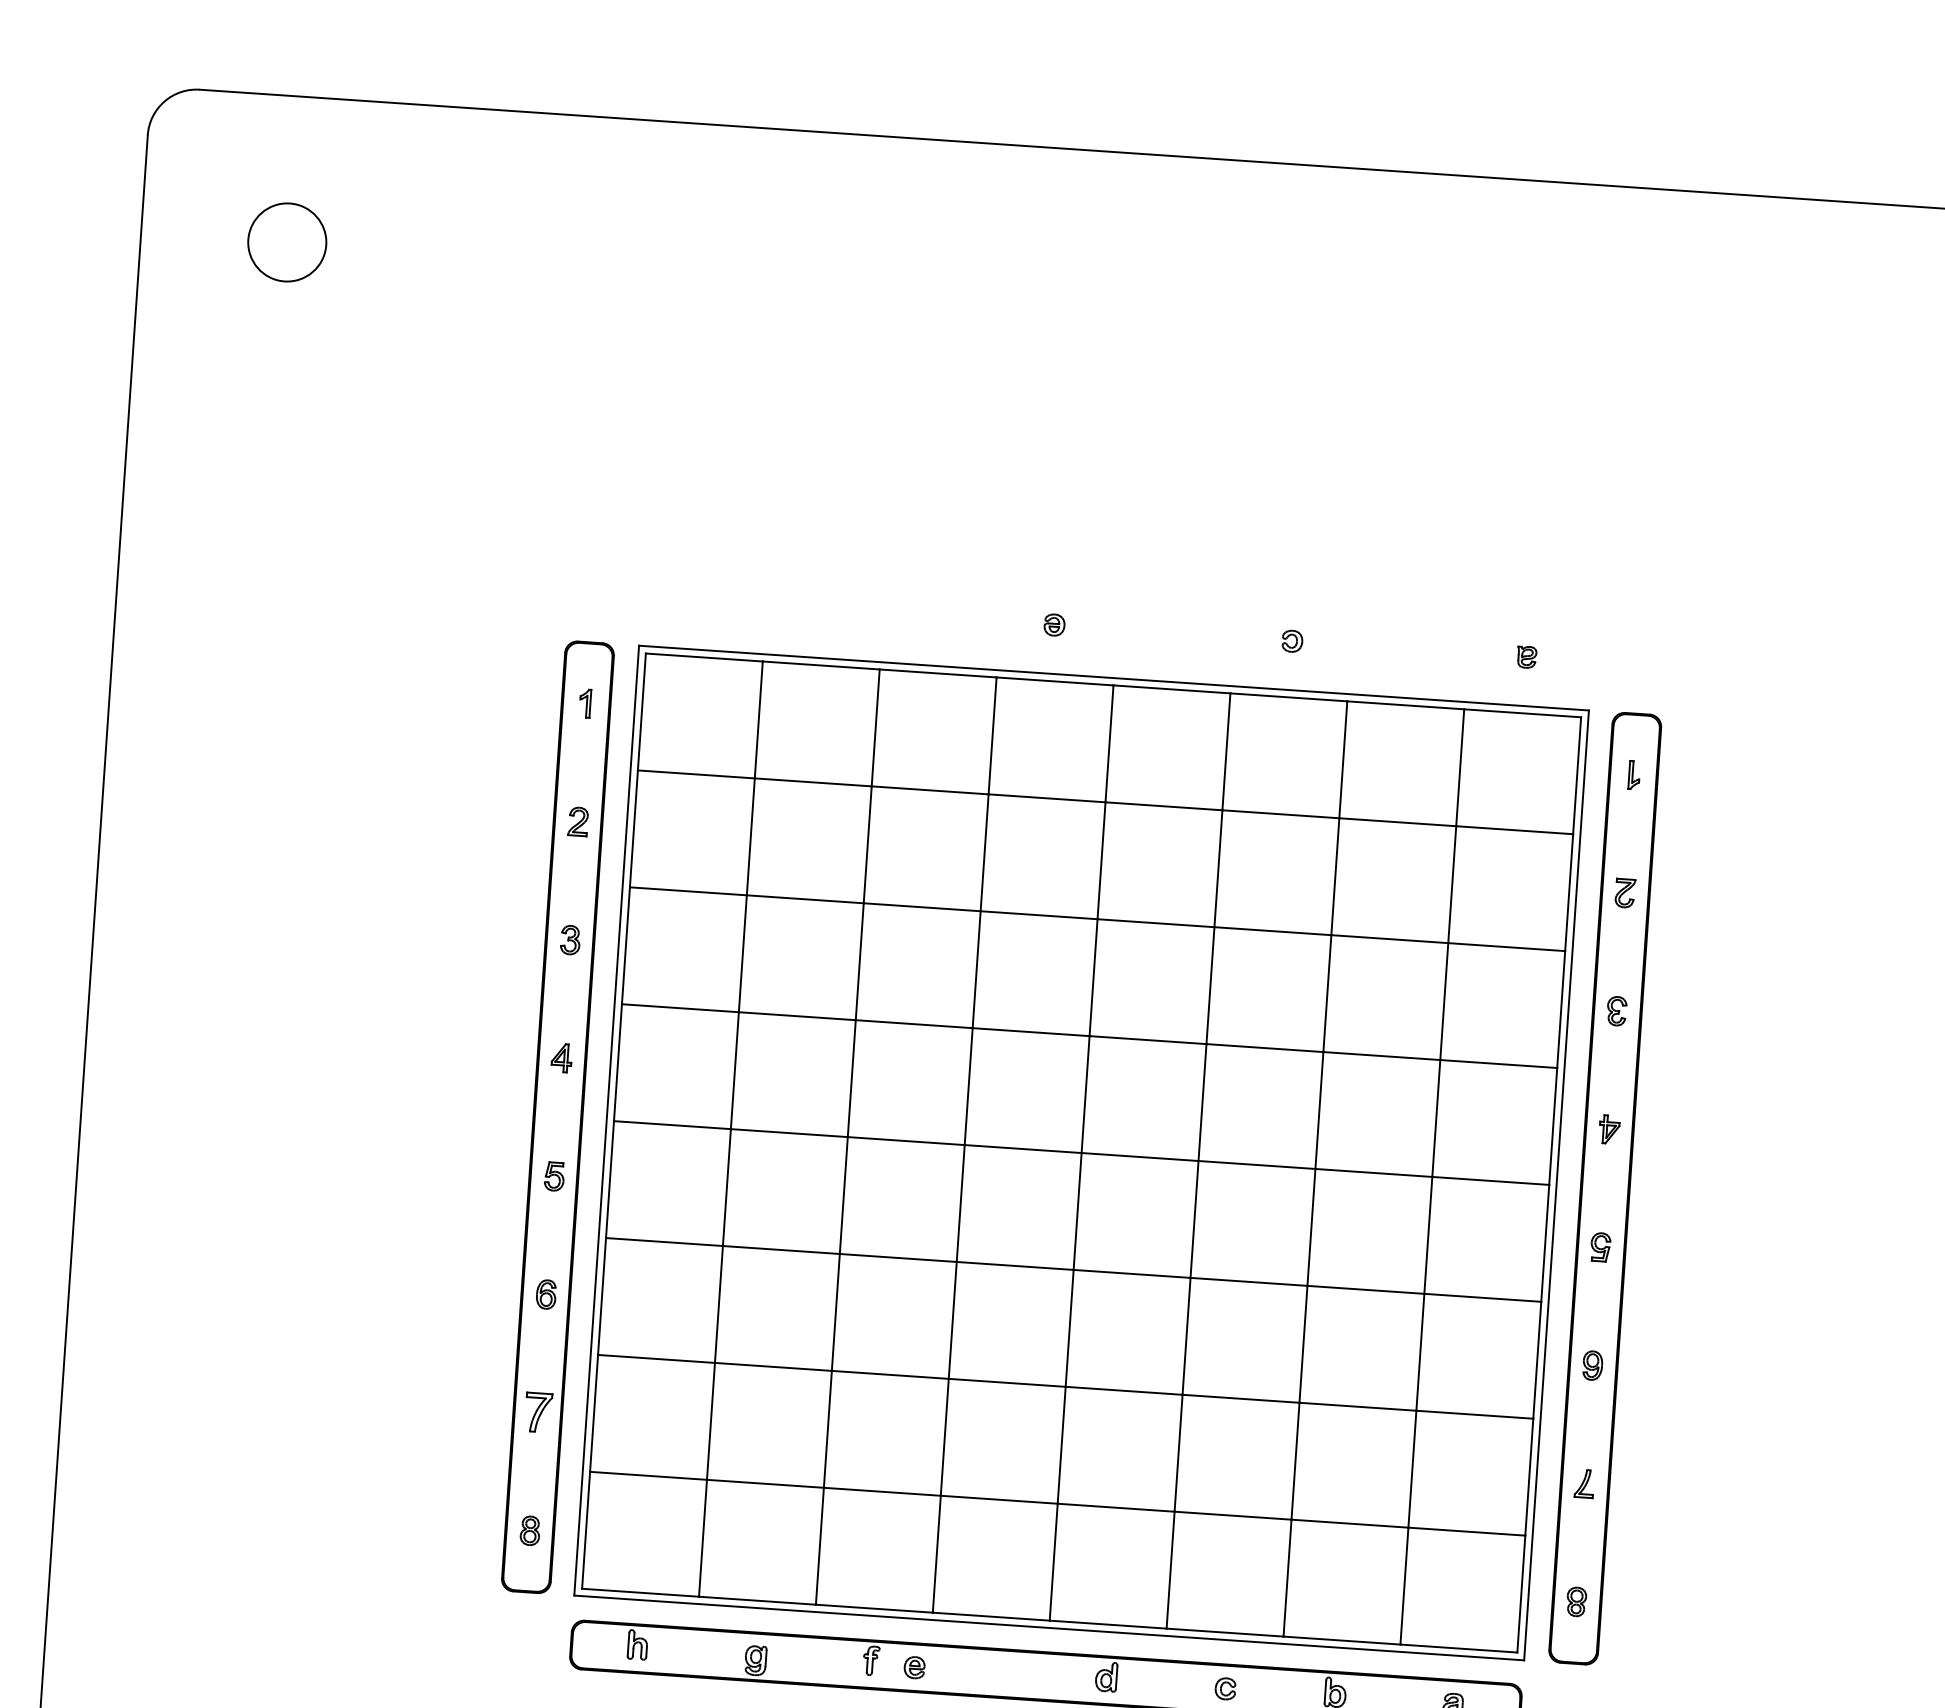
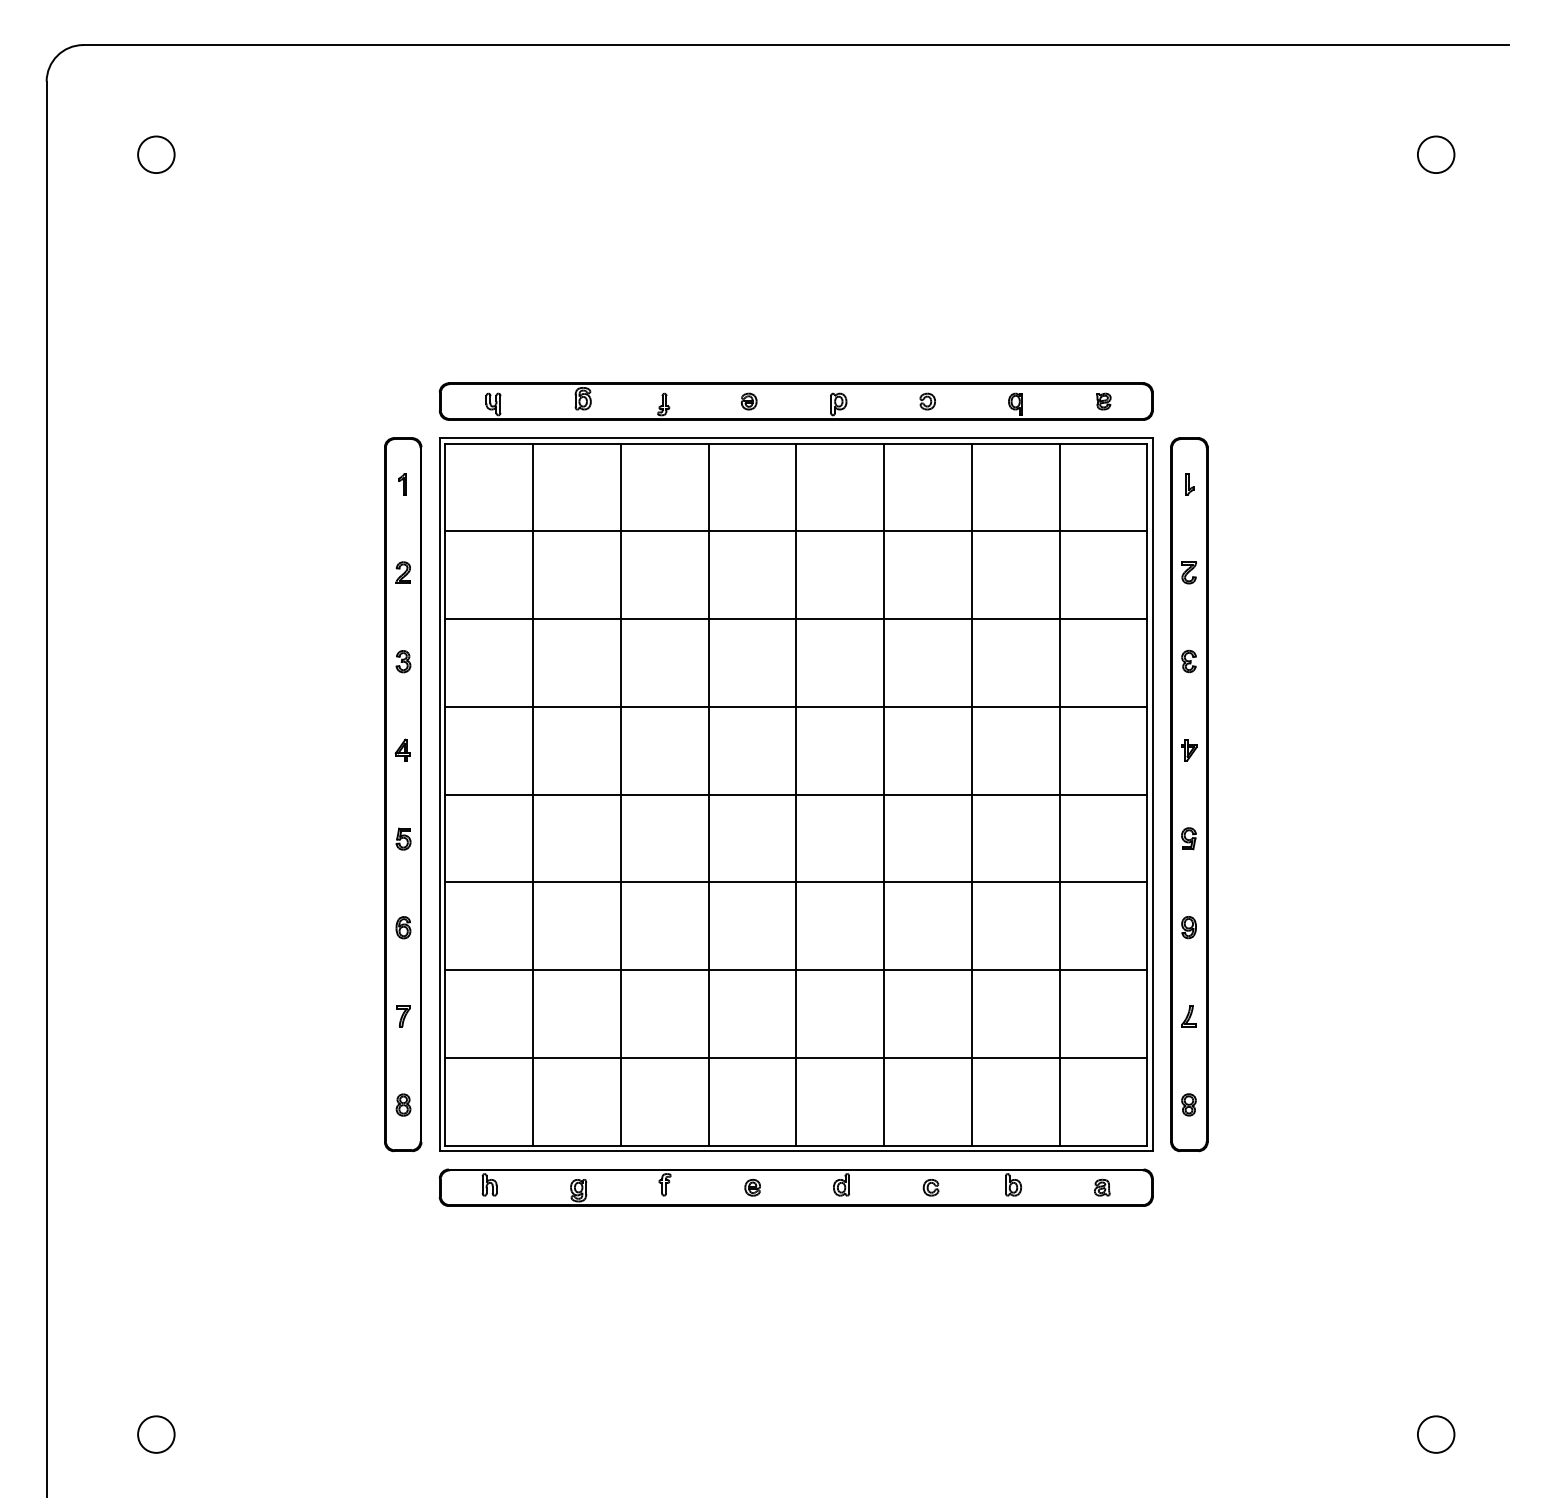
circle: (287, 242) -> (156, 154), size x0.62
part: (1116, 629) -> (795, 401), added
part: (538, 1412) -> (403, 1016), size x0.71
part: (914, 1667) -> (752, 1187), moved

